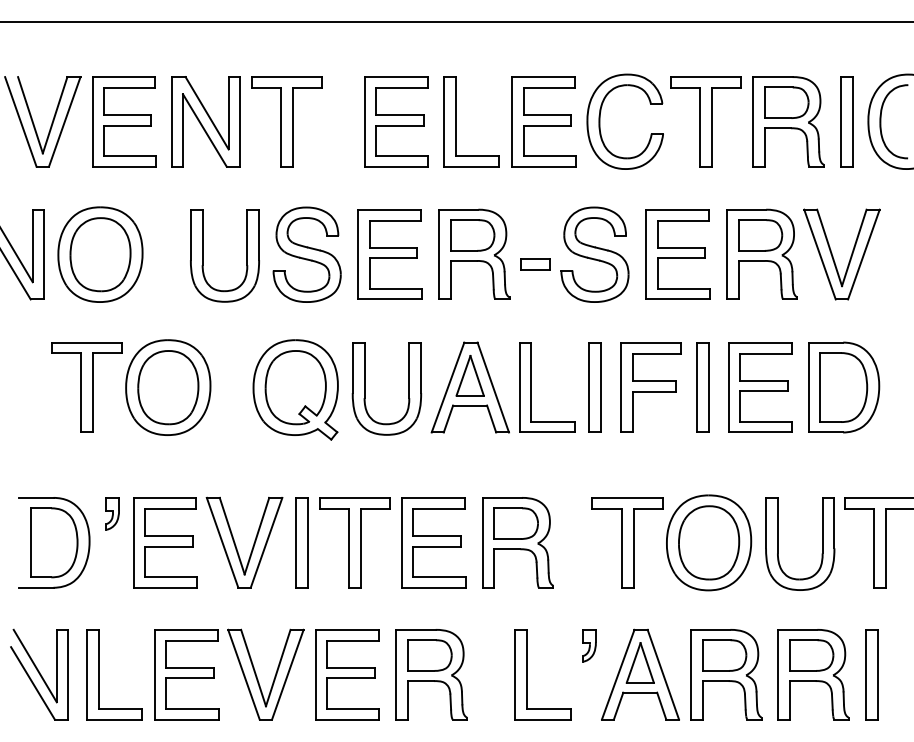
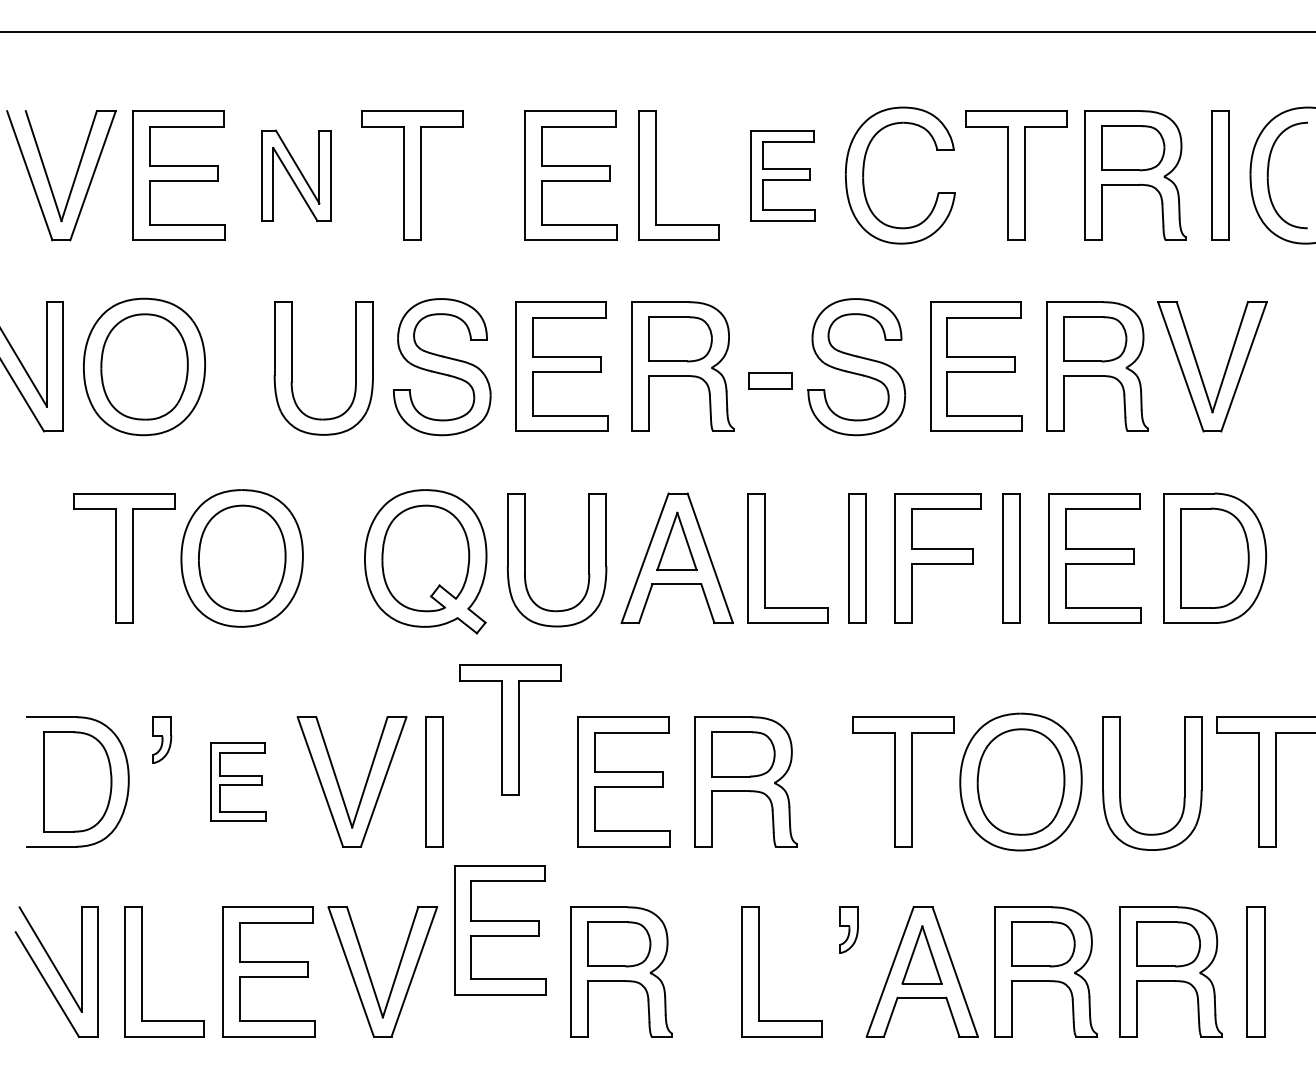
part: (205, 121) -> (295, 175), size x0.7
part: (543, 121) -> (782, 175), size x0.7
part: (165, 542) -> (238, 781), size x0.6
part: (354, 542) -> (510, 729), moved
part: (347, 674) -> (500, 929), moved

